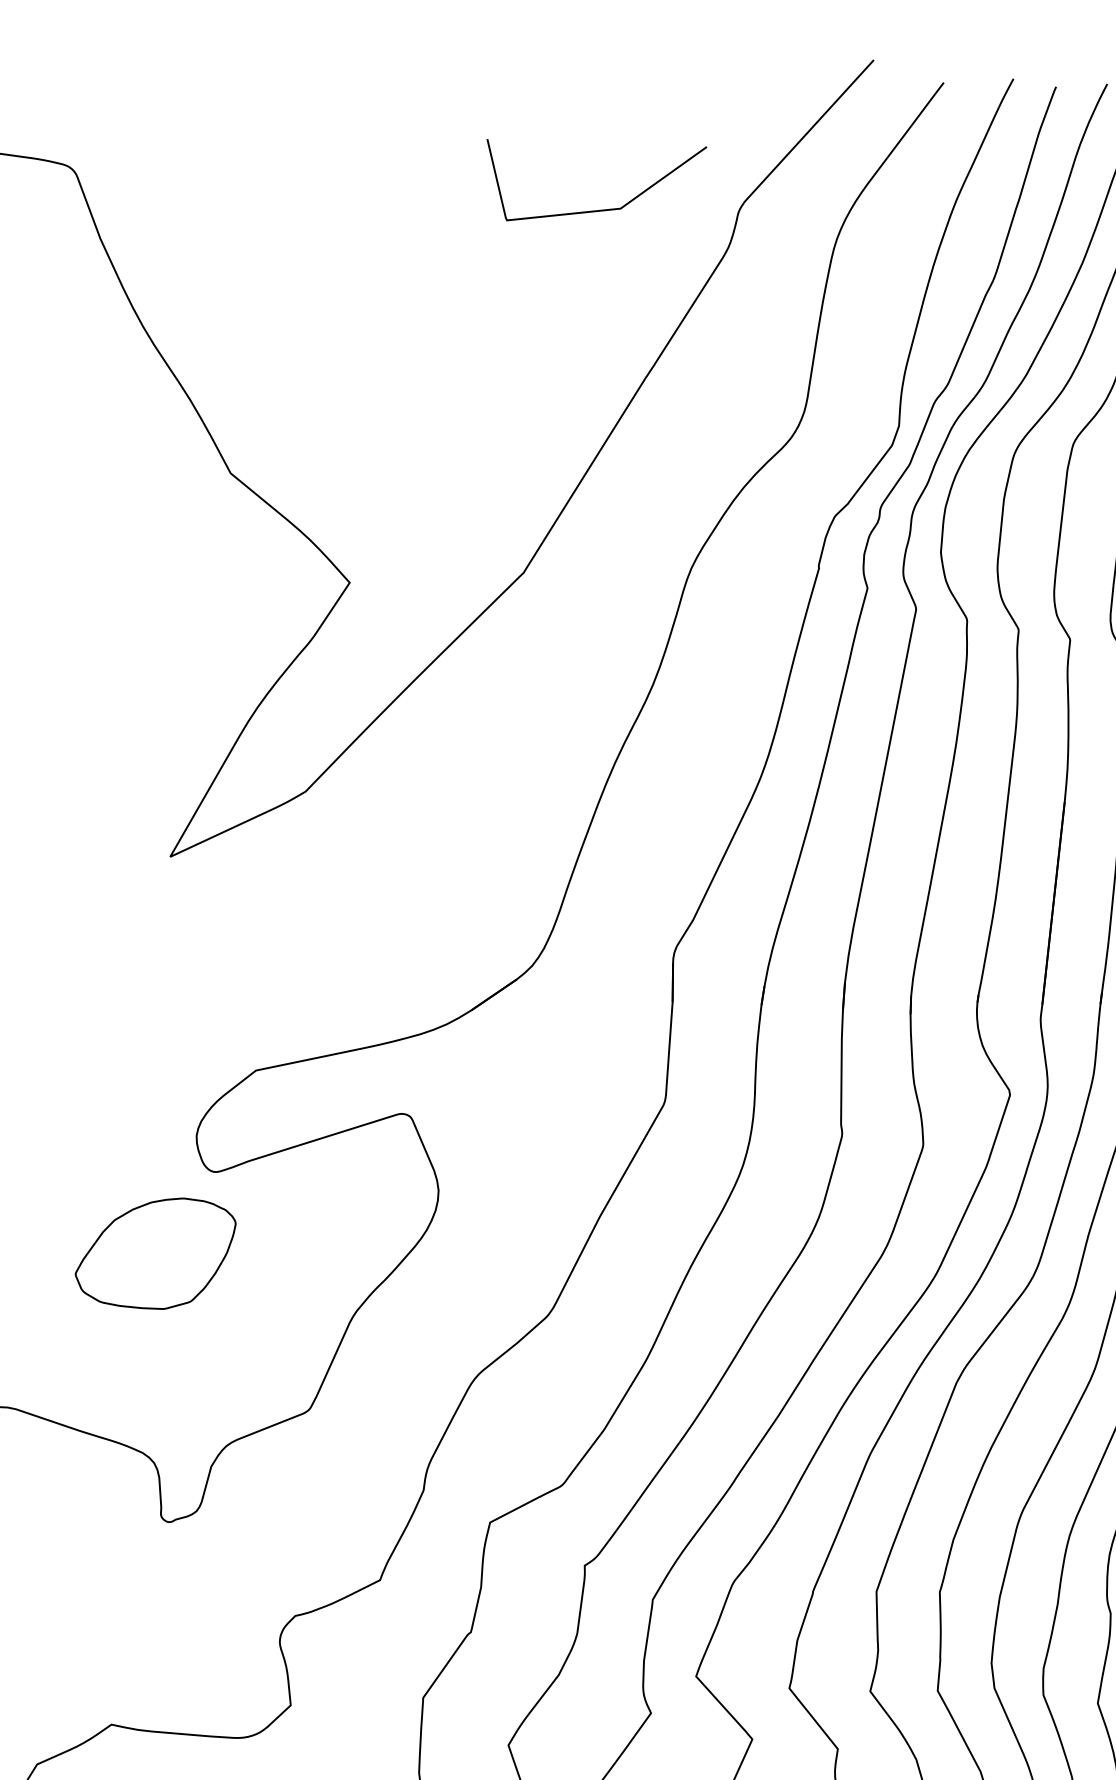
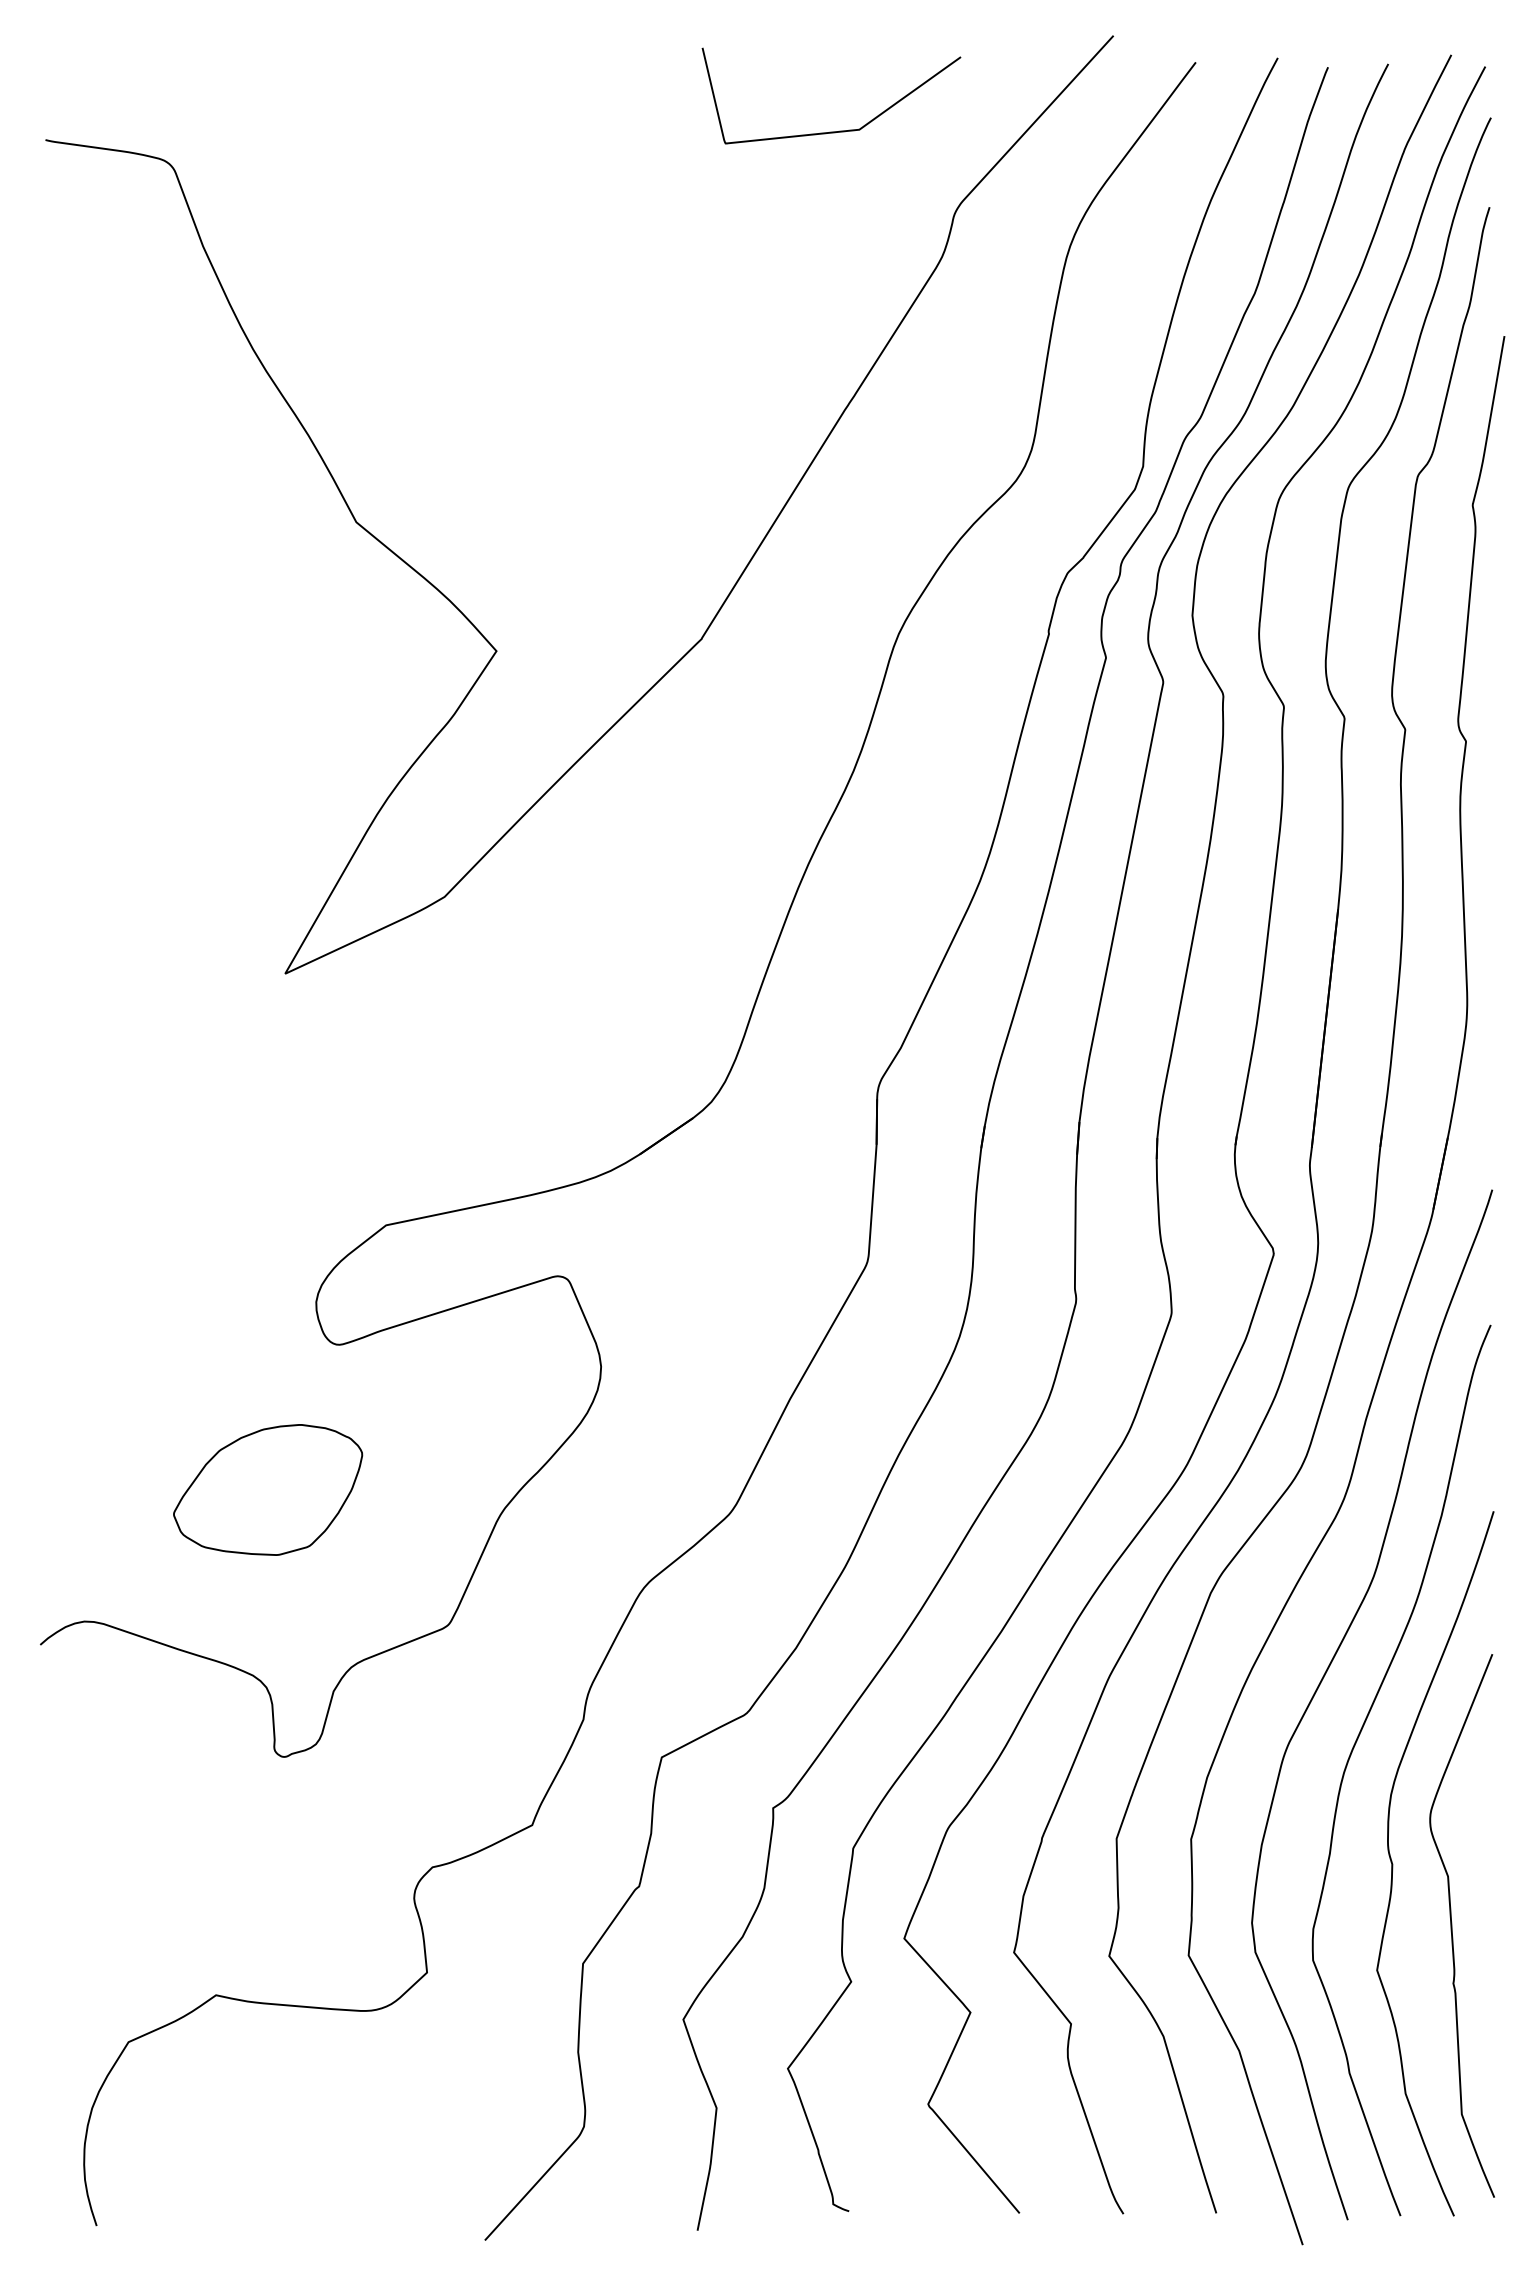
curve: (603, 209) -> (839, 130), moved
part: (156, 1253) -> (268, 1489), moved

